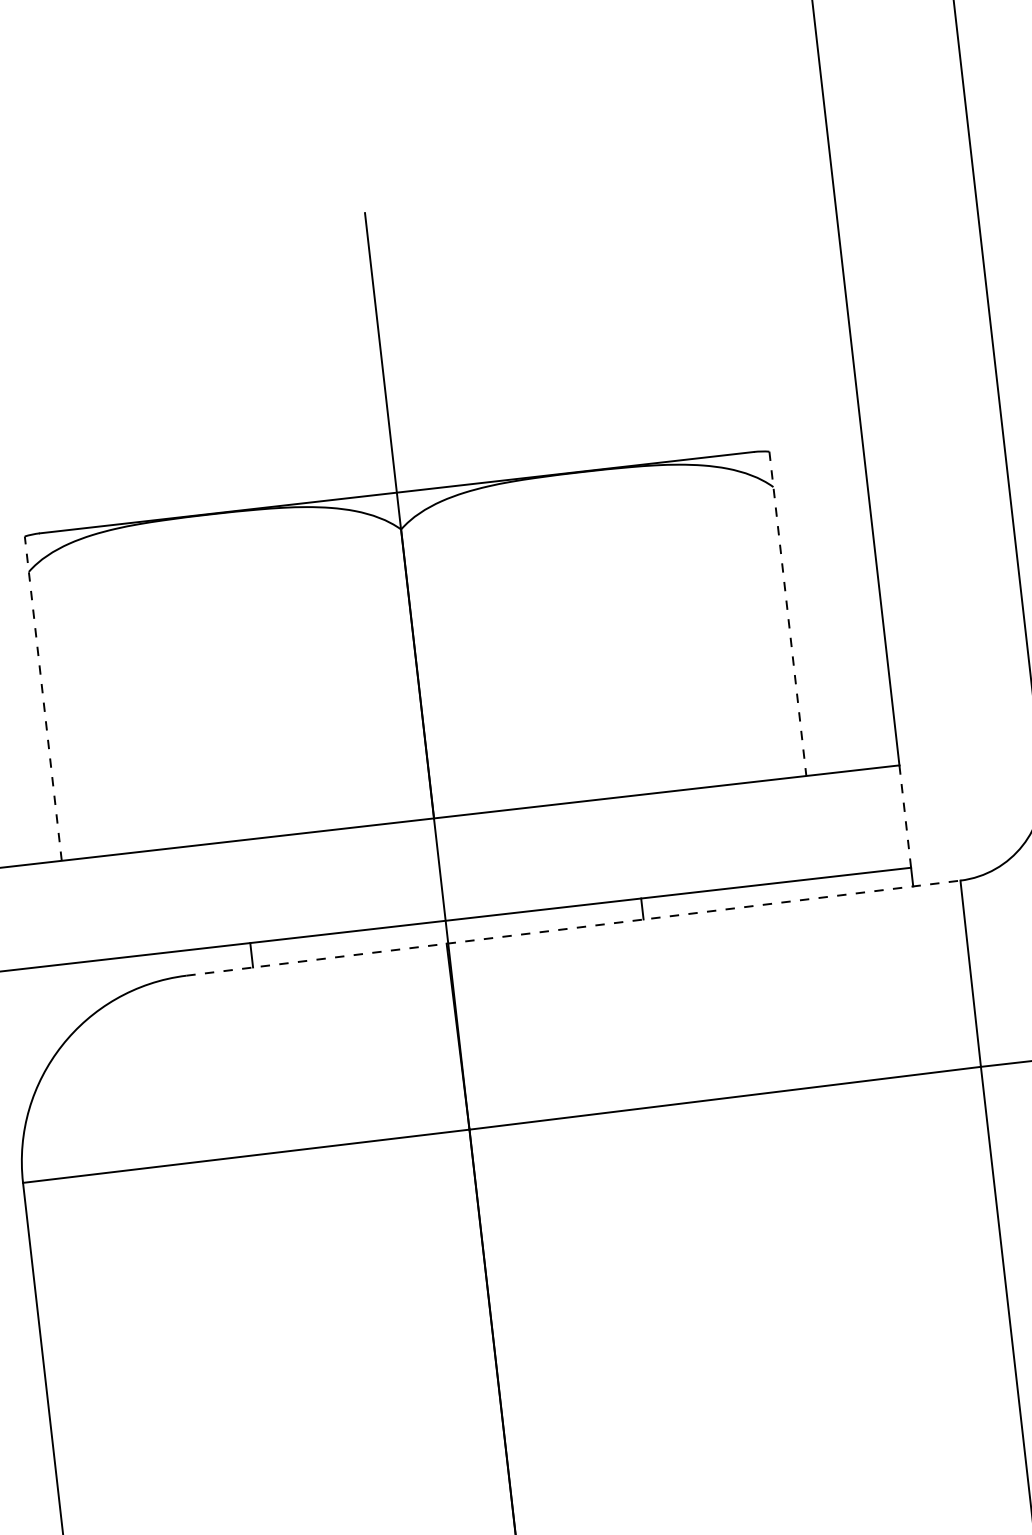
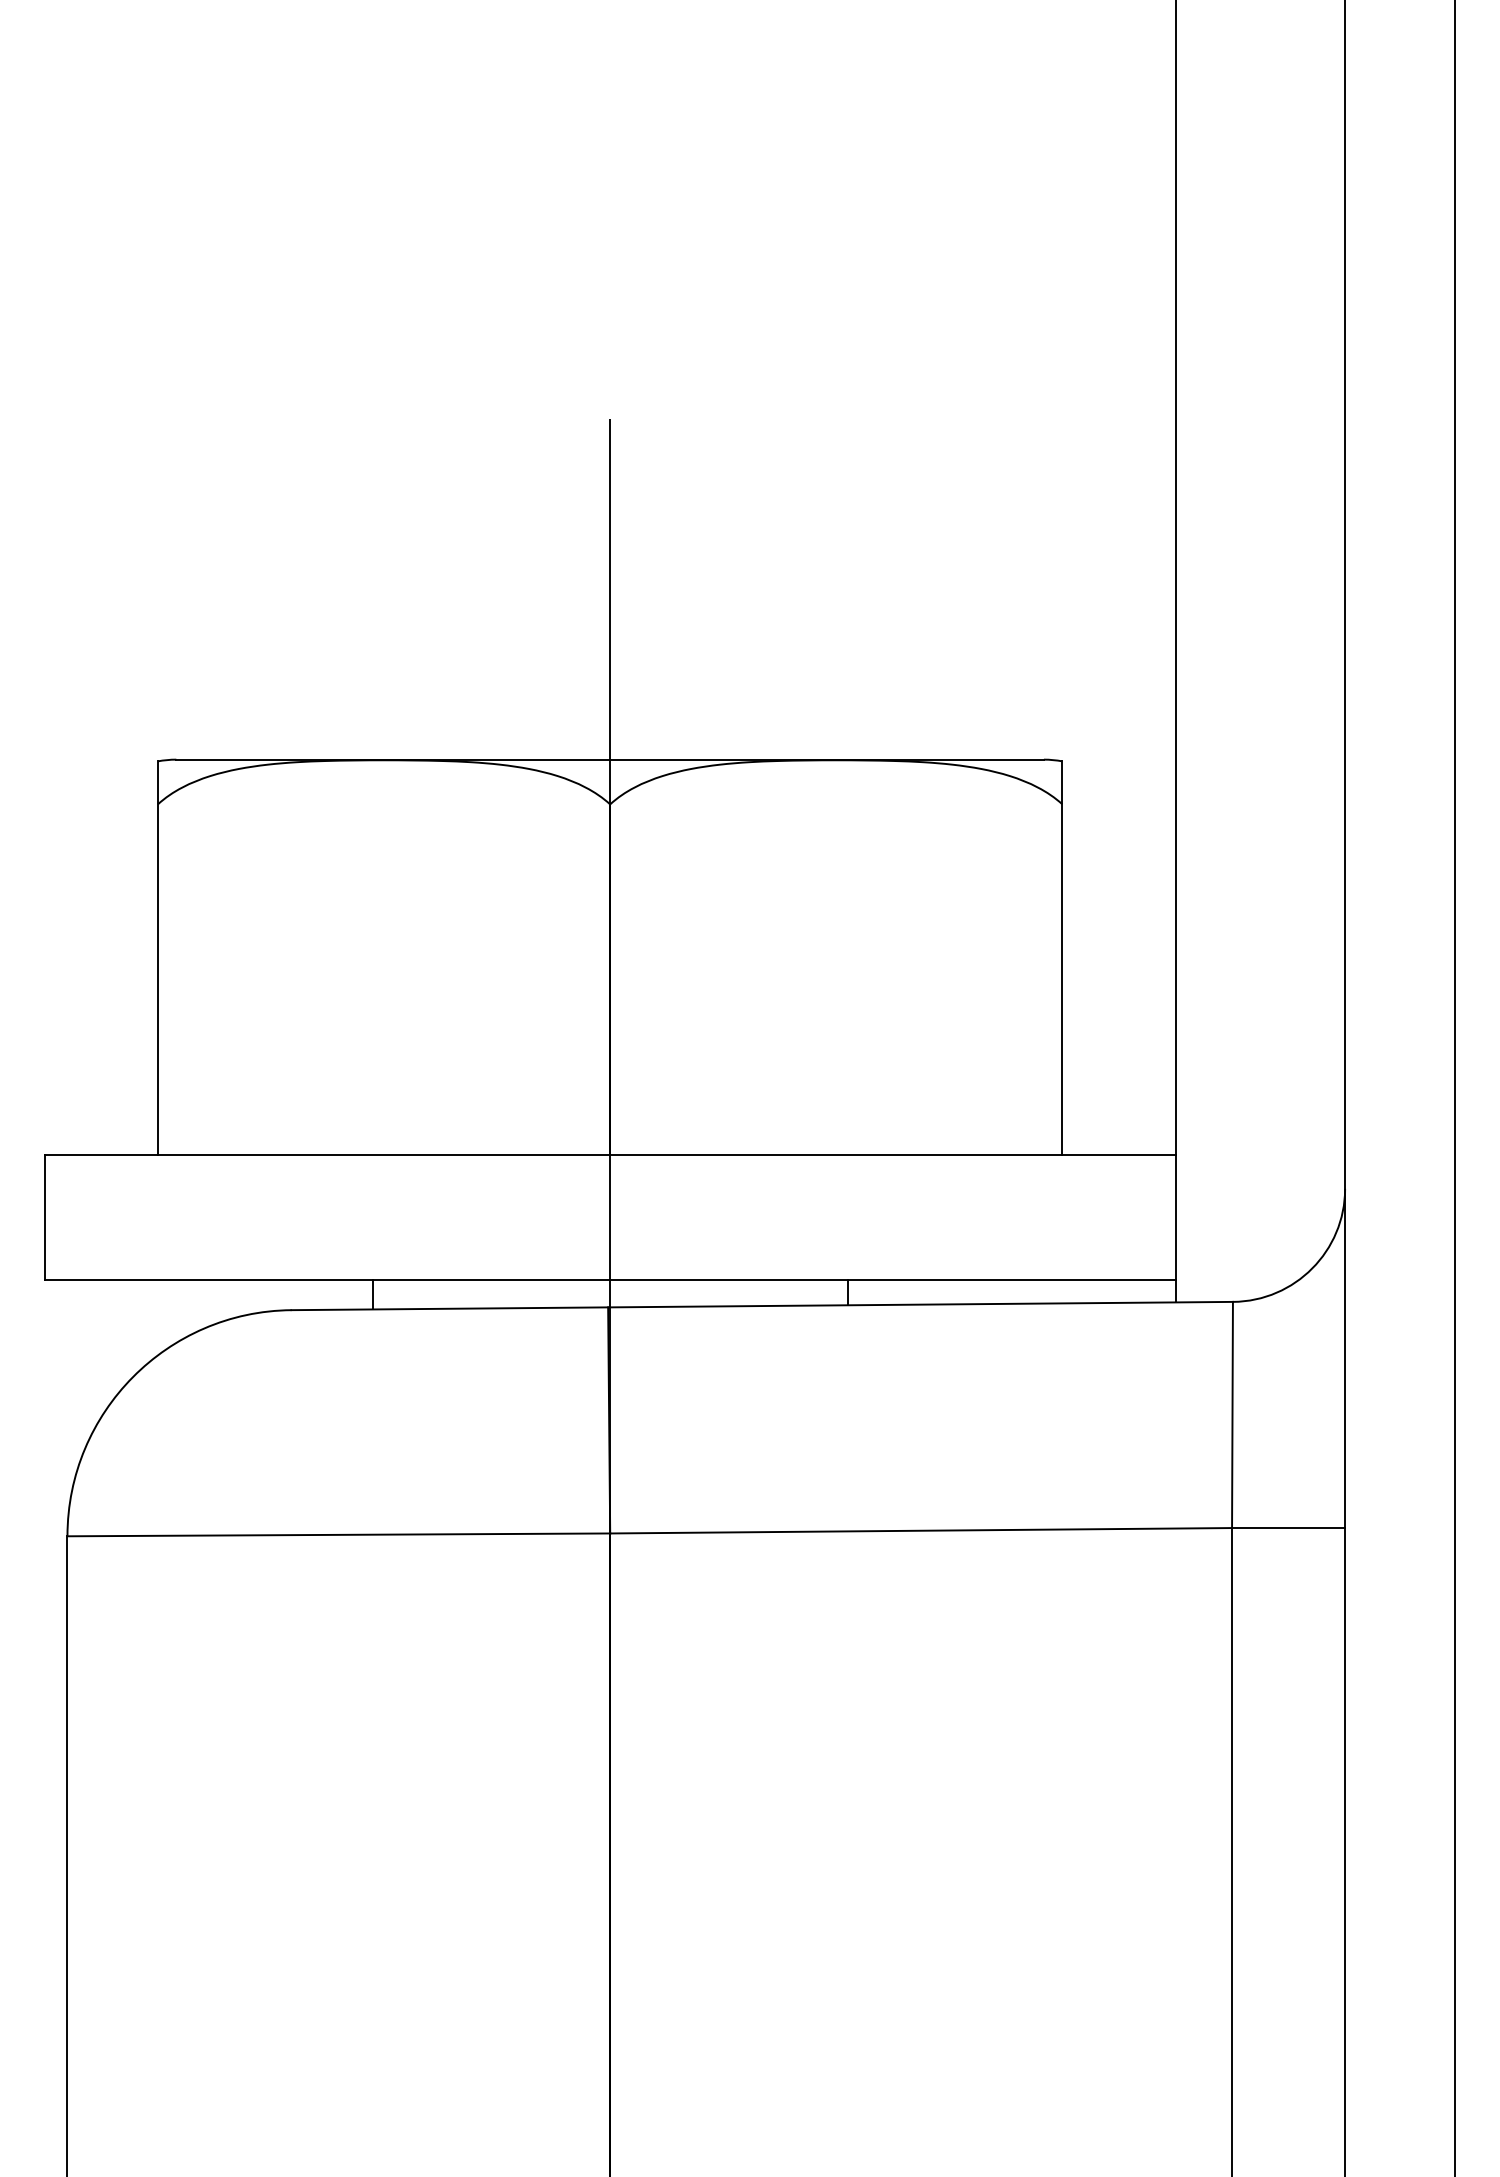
line: (787, 613) -> (1062, 958), dashed -> solid
line: (42, 697) -> (157, 957), dashed -> solid
line: (905, 816) -> (1175, 1217), dashed -> solid
line: (573, 928) -> (762, 1306), dashed -> solid

